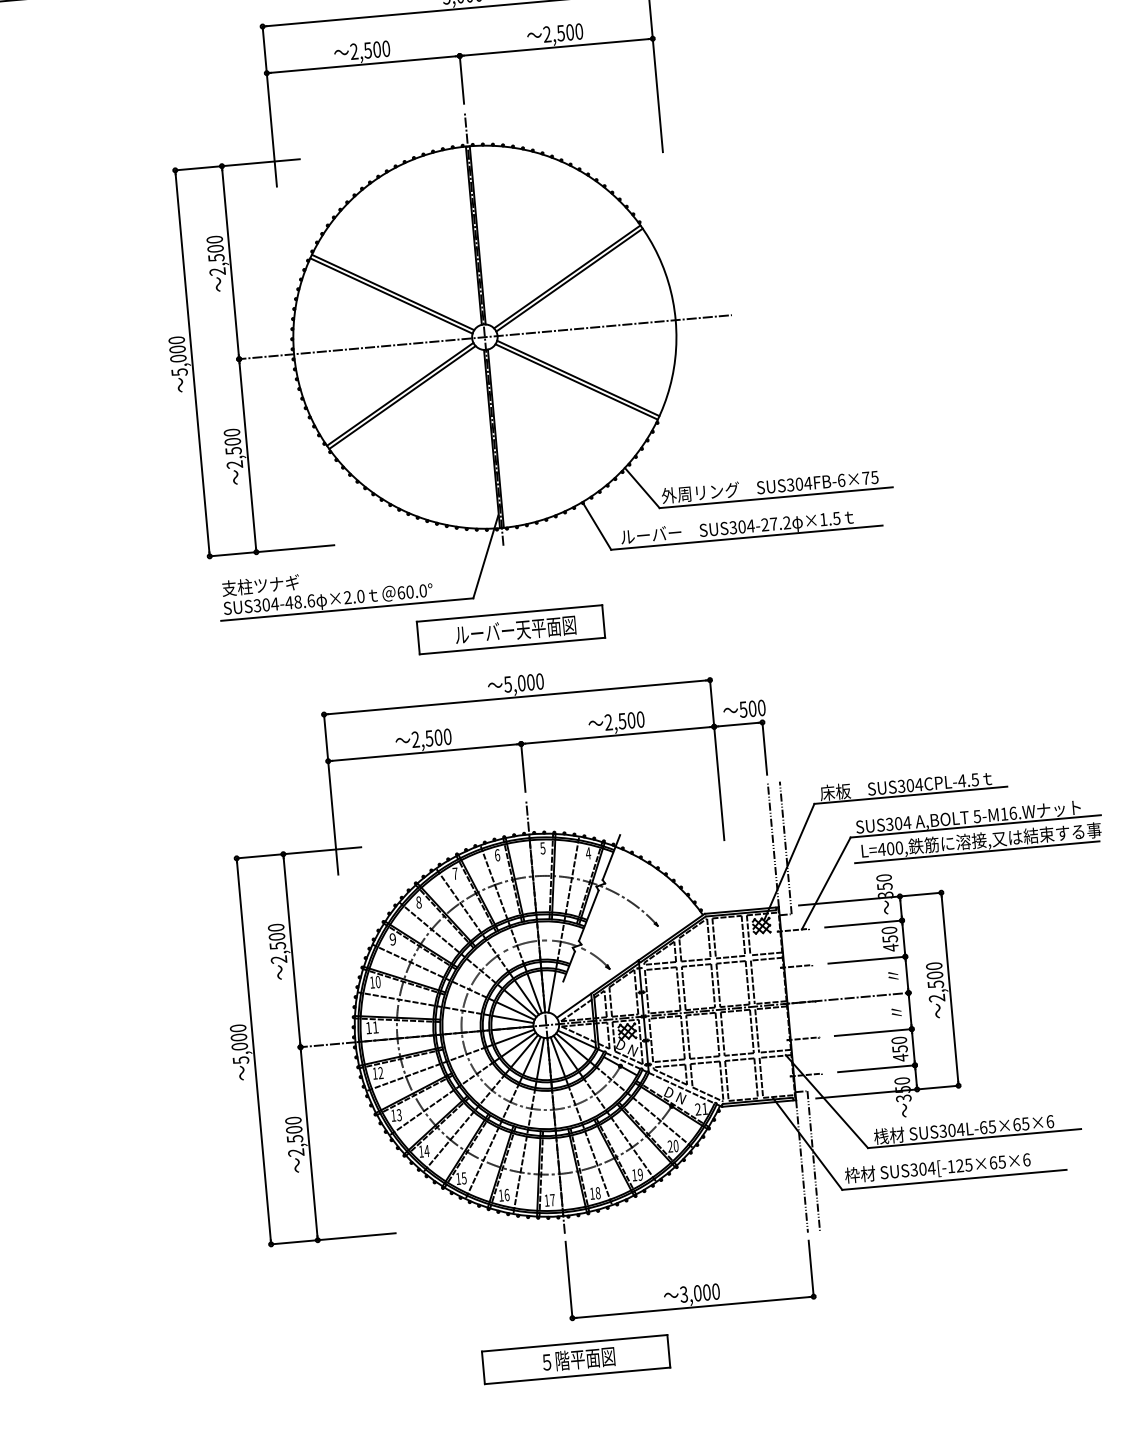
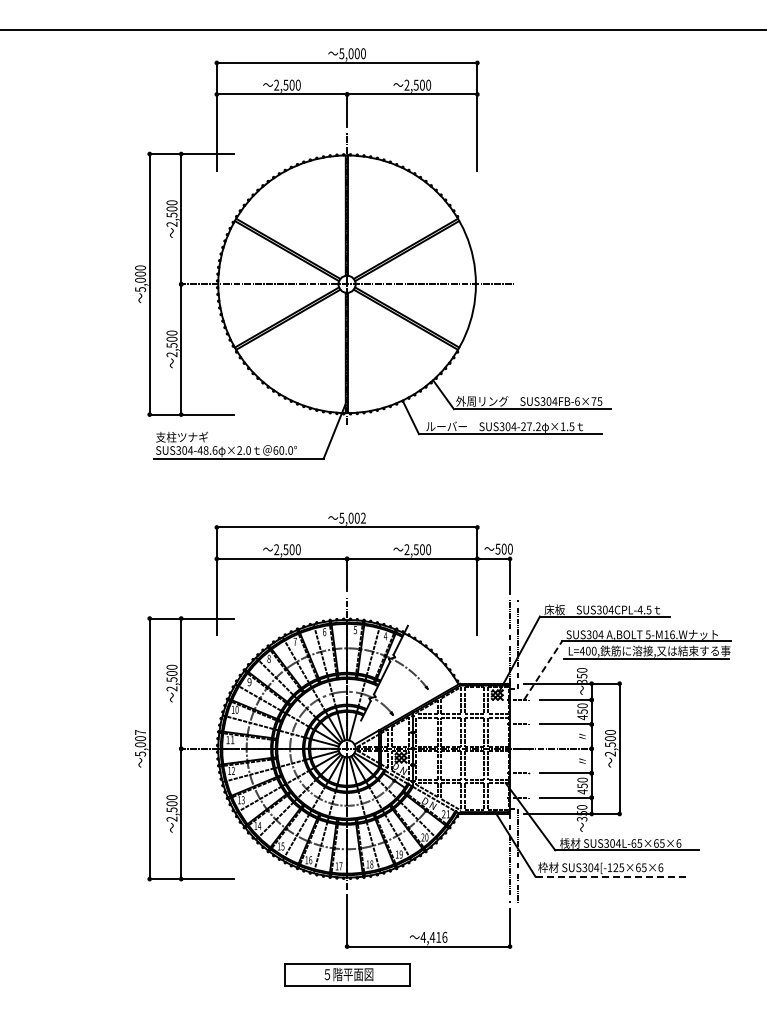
part: (511, 629) -> (347, 481), removed
text: (539, 680) -> (363, 517), 5,000 -> 5,002
line: (826, 883) -> (543, 670), solid -> dashed
text: (238, 1028) -> (140, 732), 5,000 -> 5,007
line: (954, 1179) -> (611, 876), solid -> dashed
text: (699, 1291) -> (433, 936), 3,000 -> 4,416

